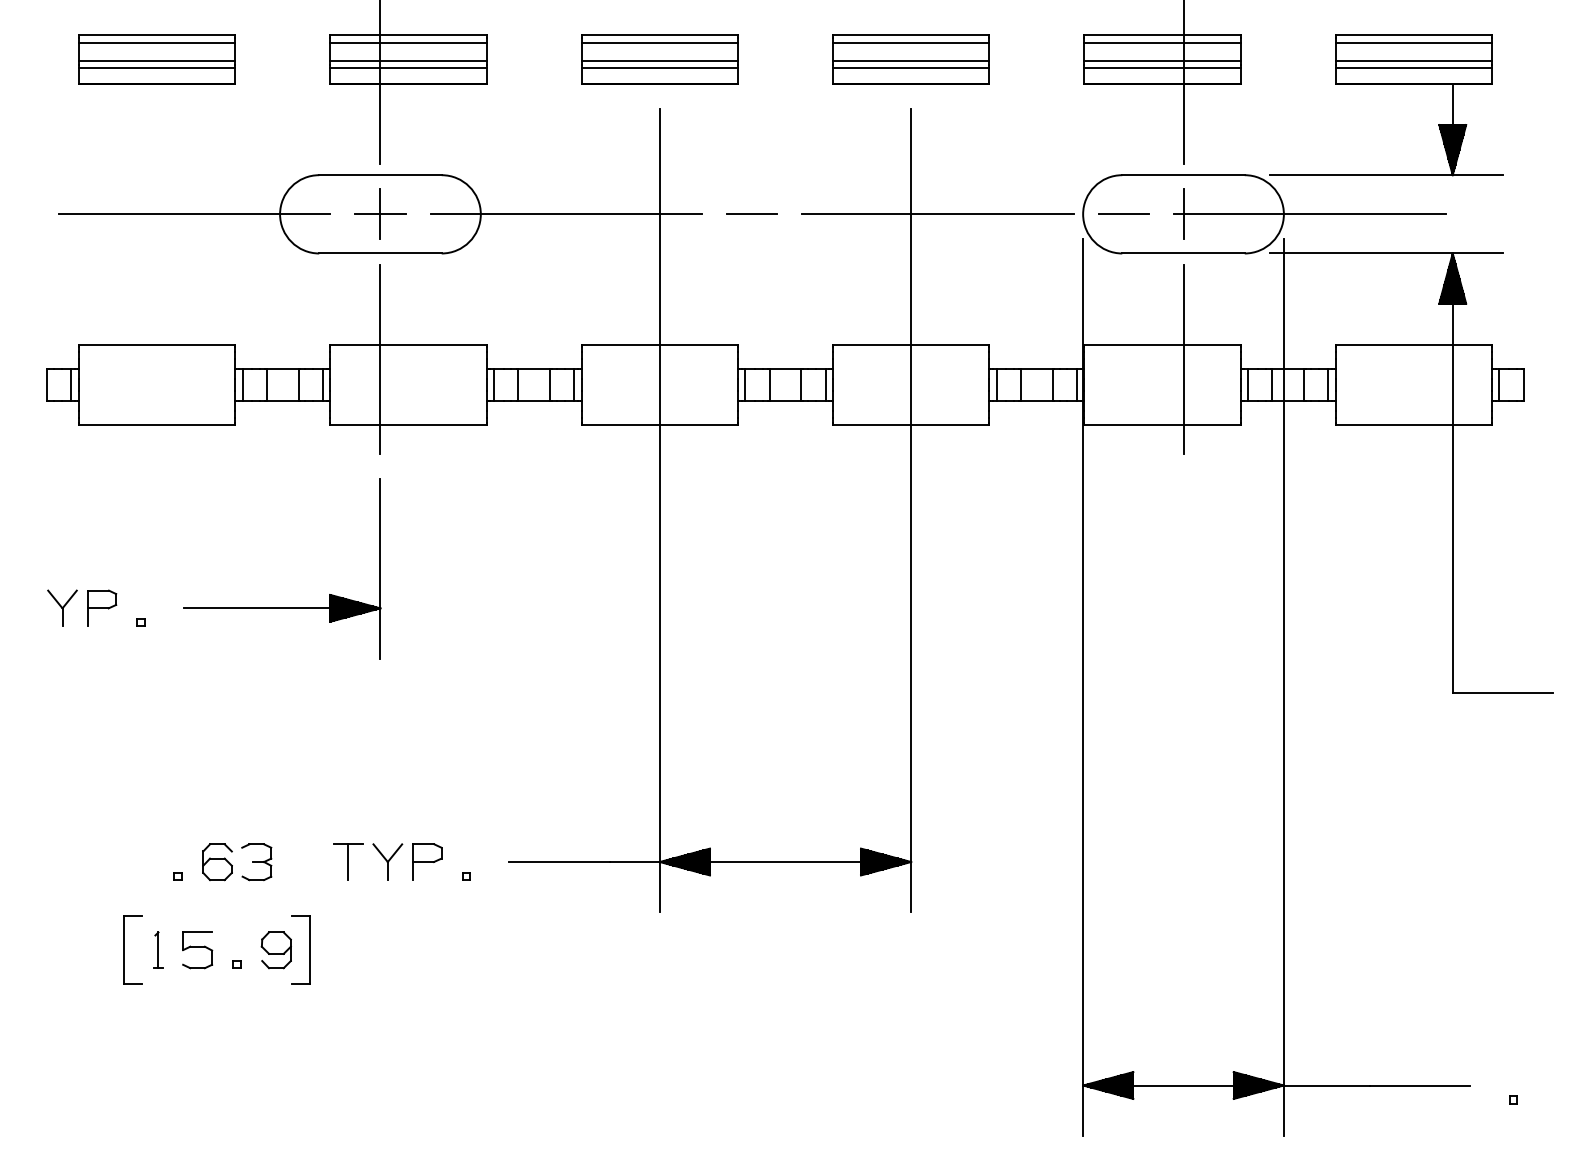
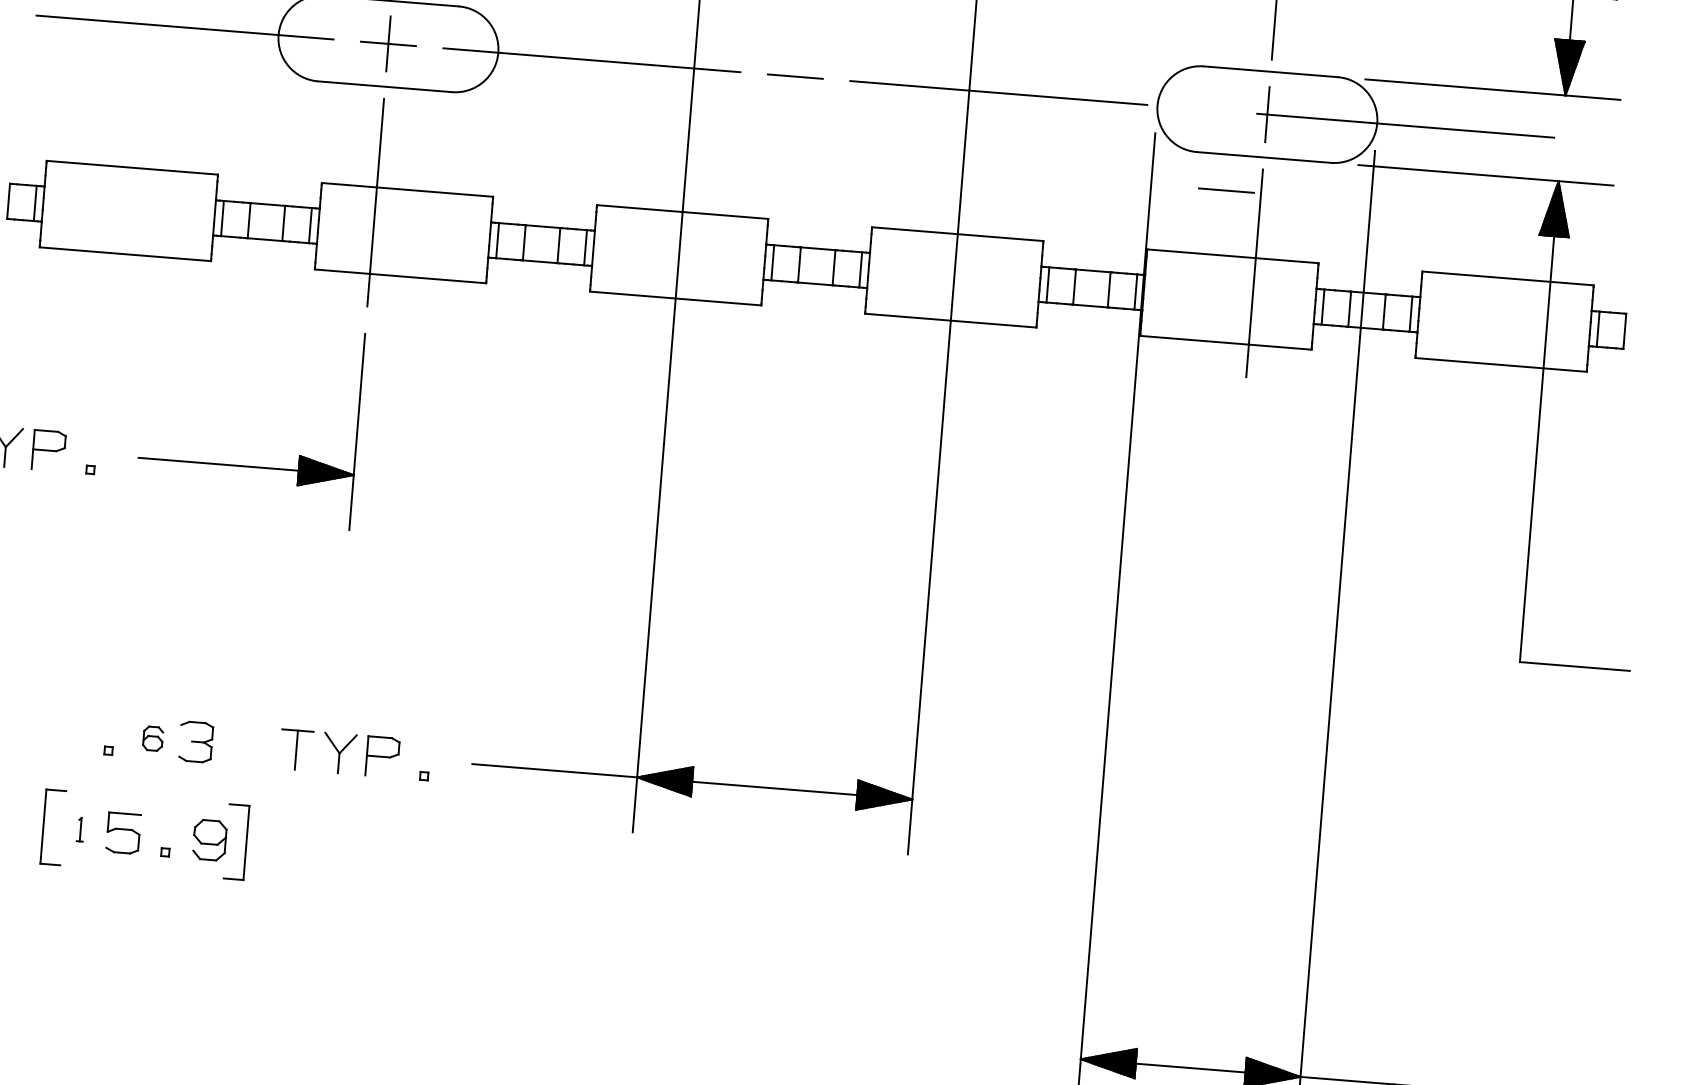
line: (1123, 213) -> (1226, 189), moved
part: (217, 862) -> (153, 738), size x0.6
part: (158, 949) -> (80, 828), size x0.6

